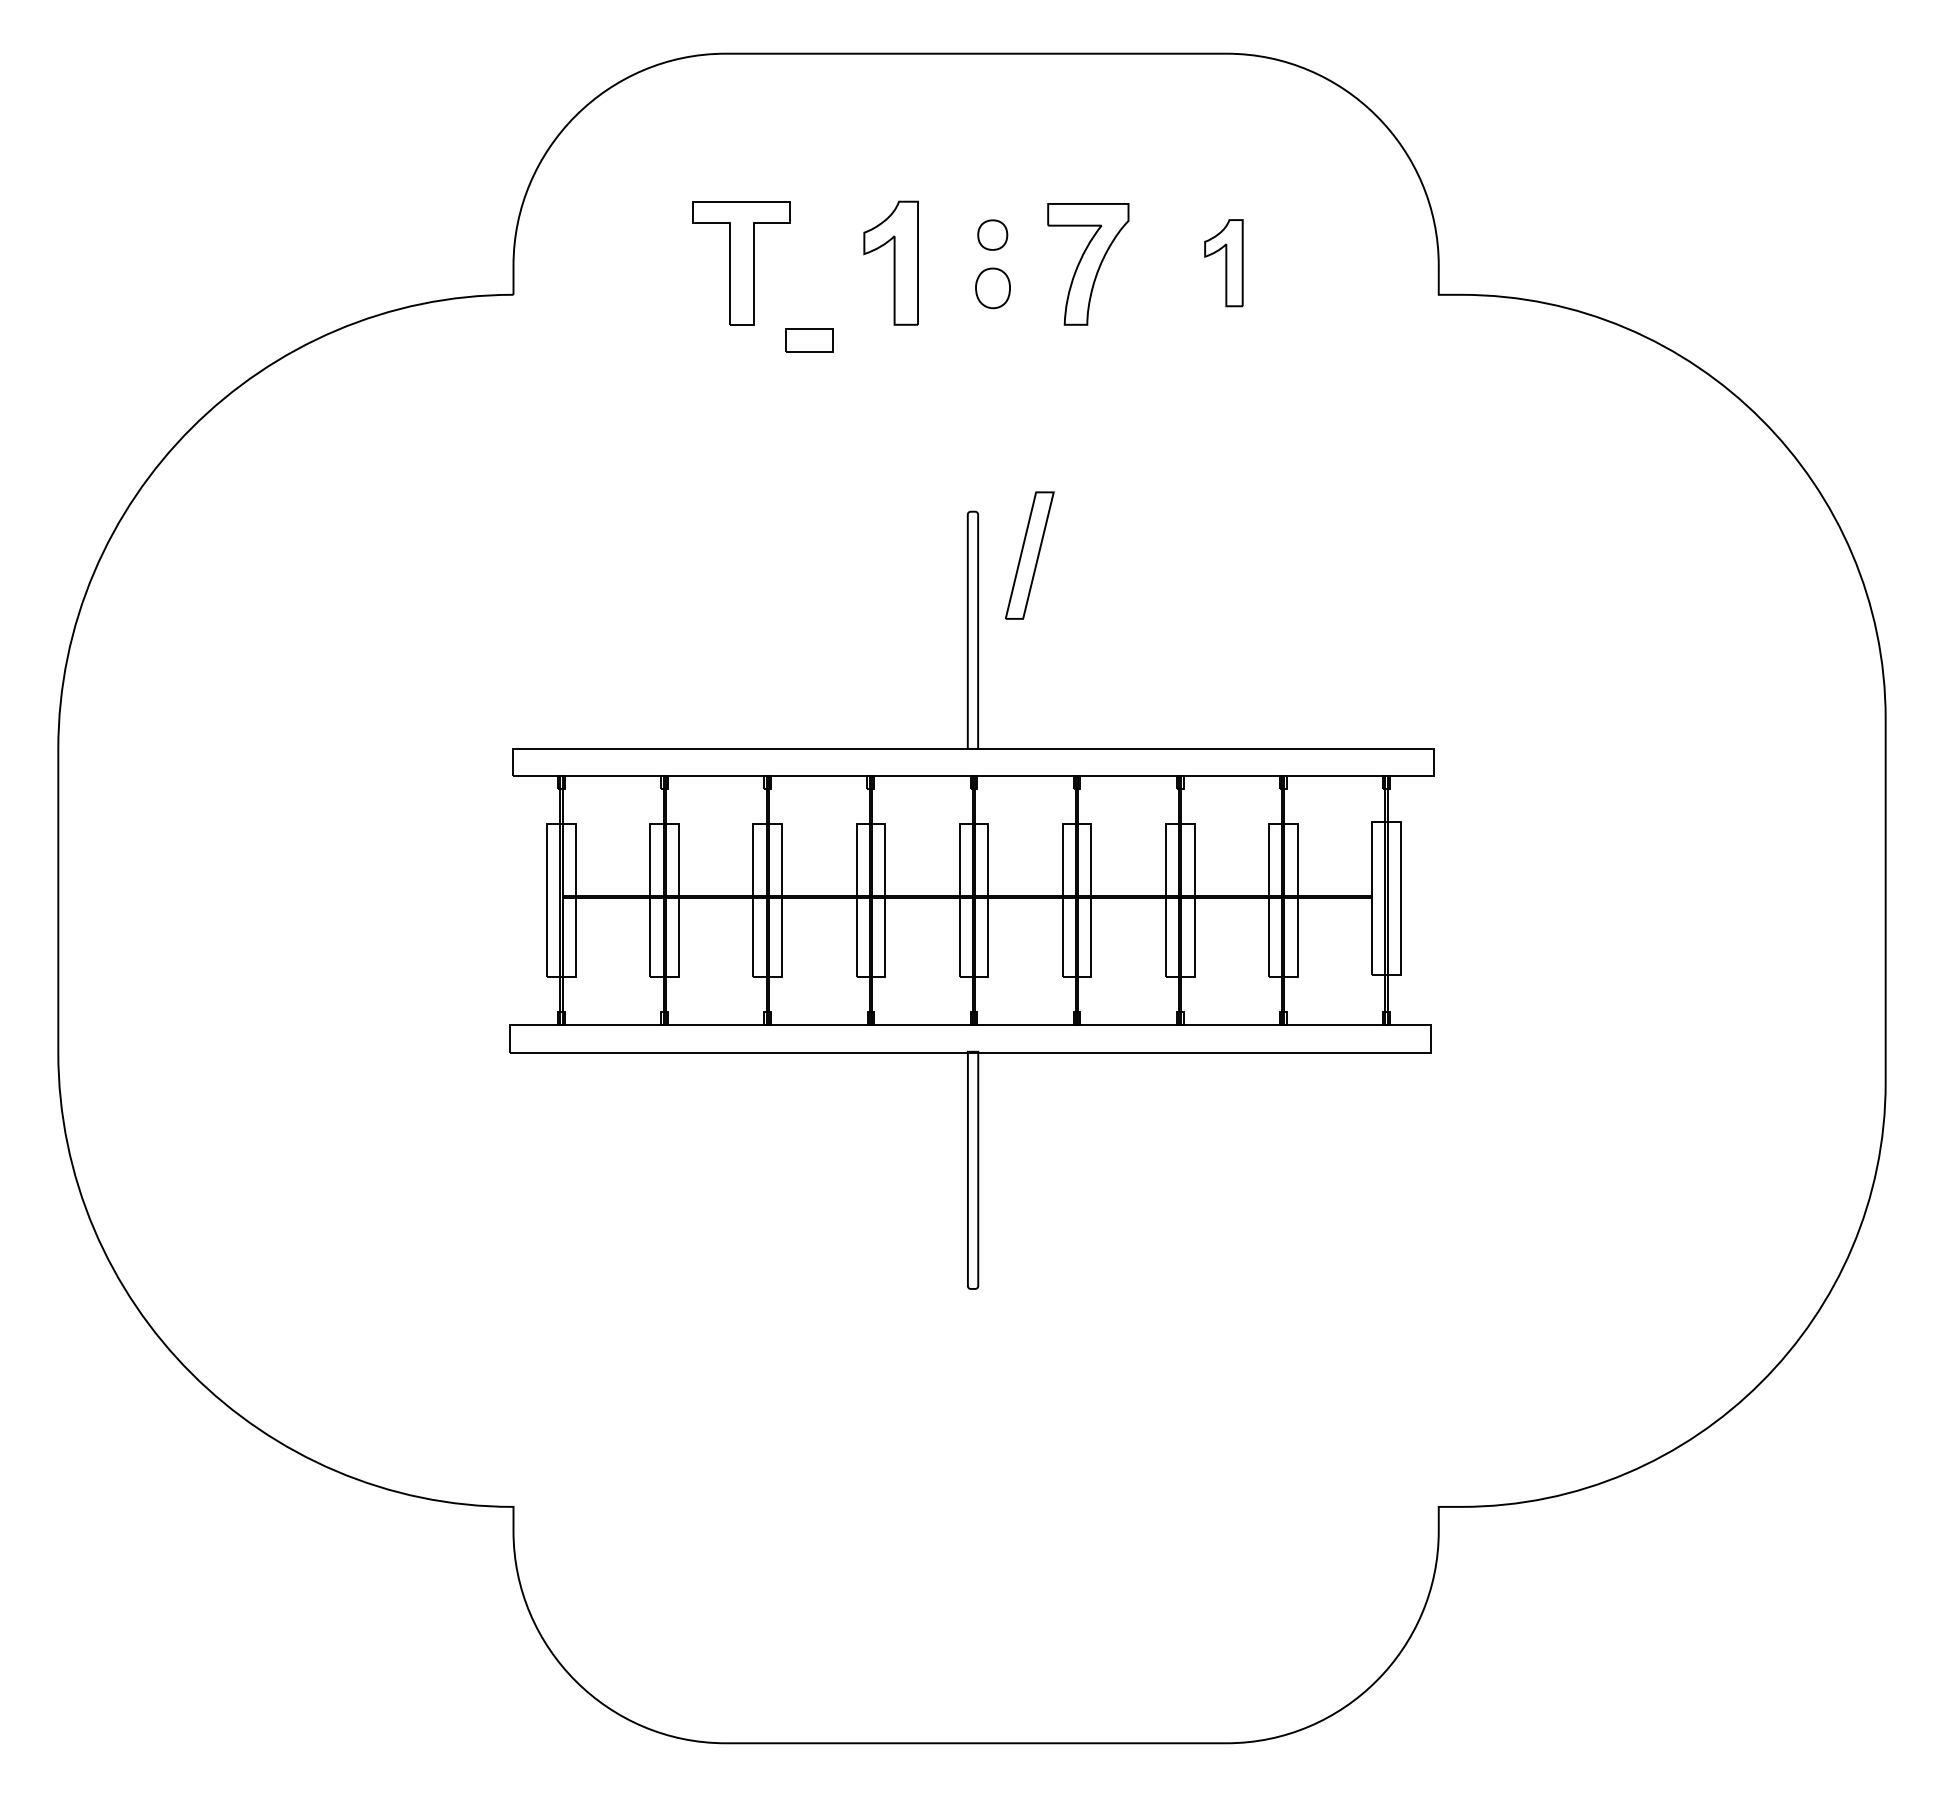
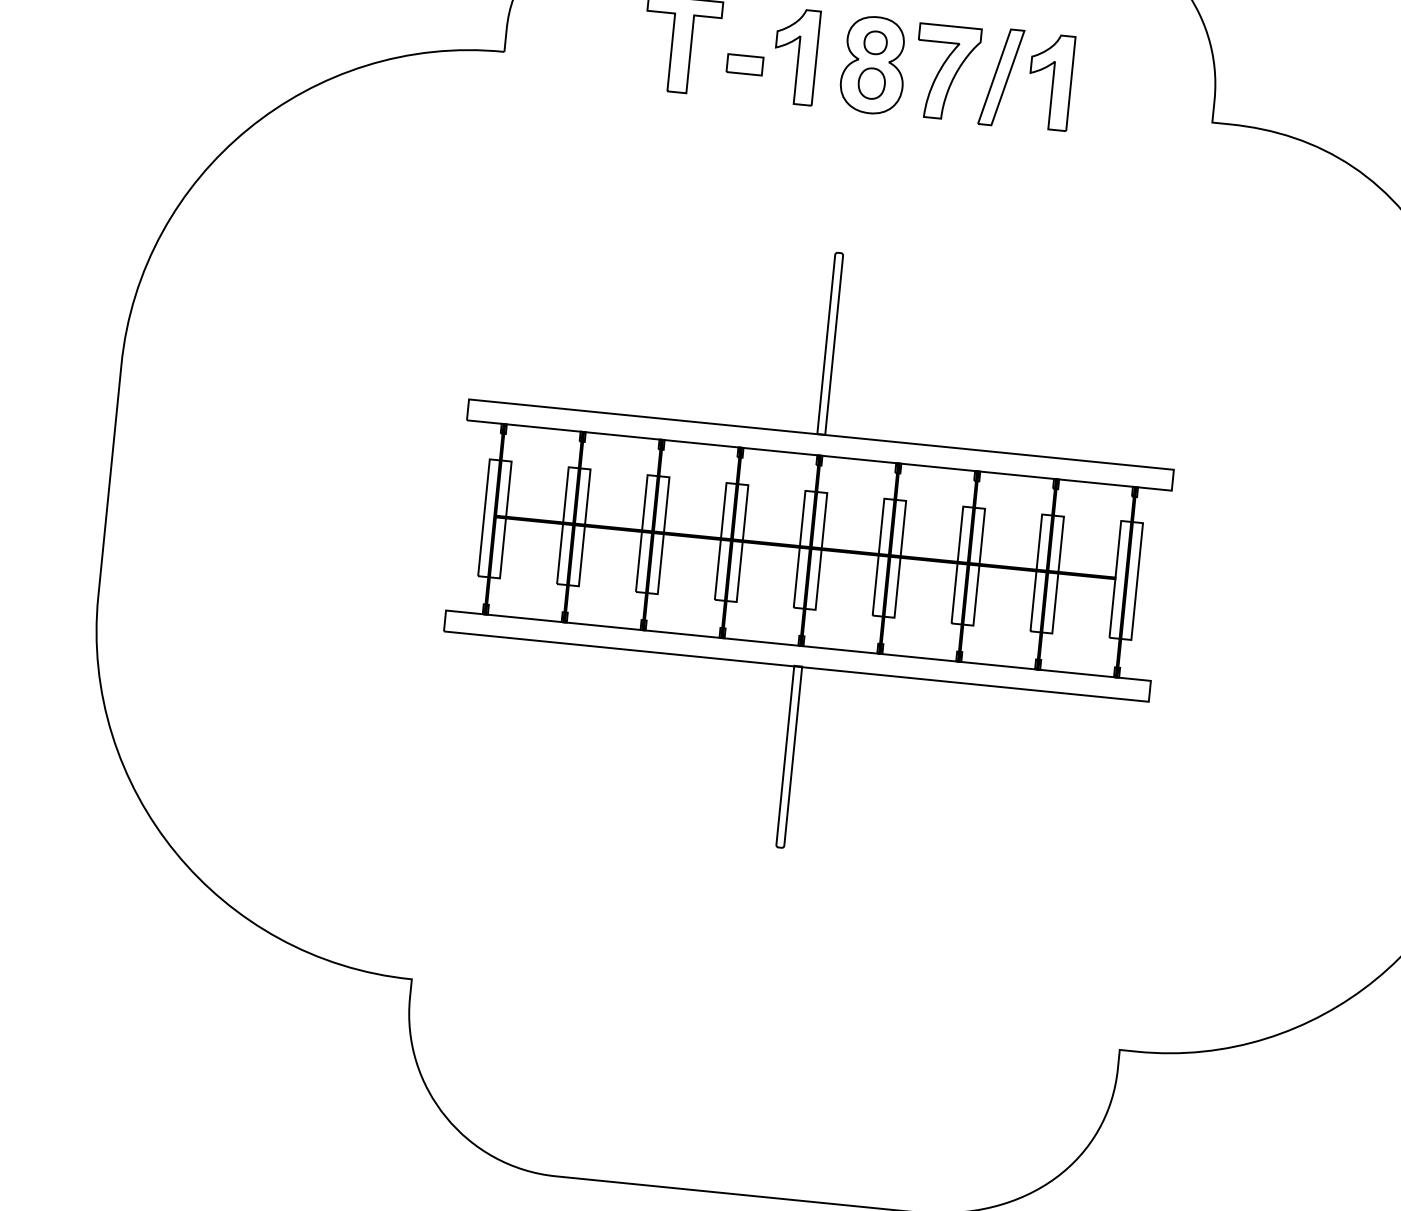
part: (1223, 262) -> (1050, 81), size x1.43
part: (993, 263) -> (874, 64), added
part: (809, 340) -> (744, 64), moved
part: (1029, 555) -> (1001, 77), moved

